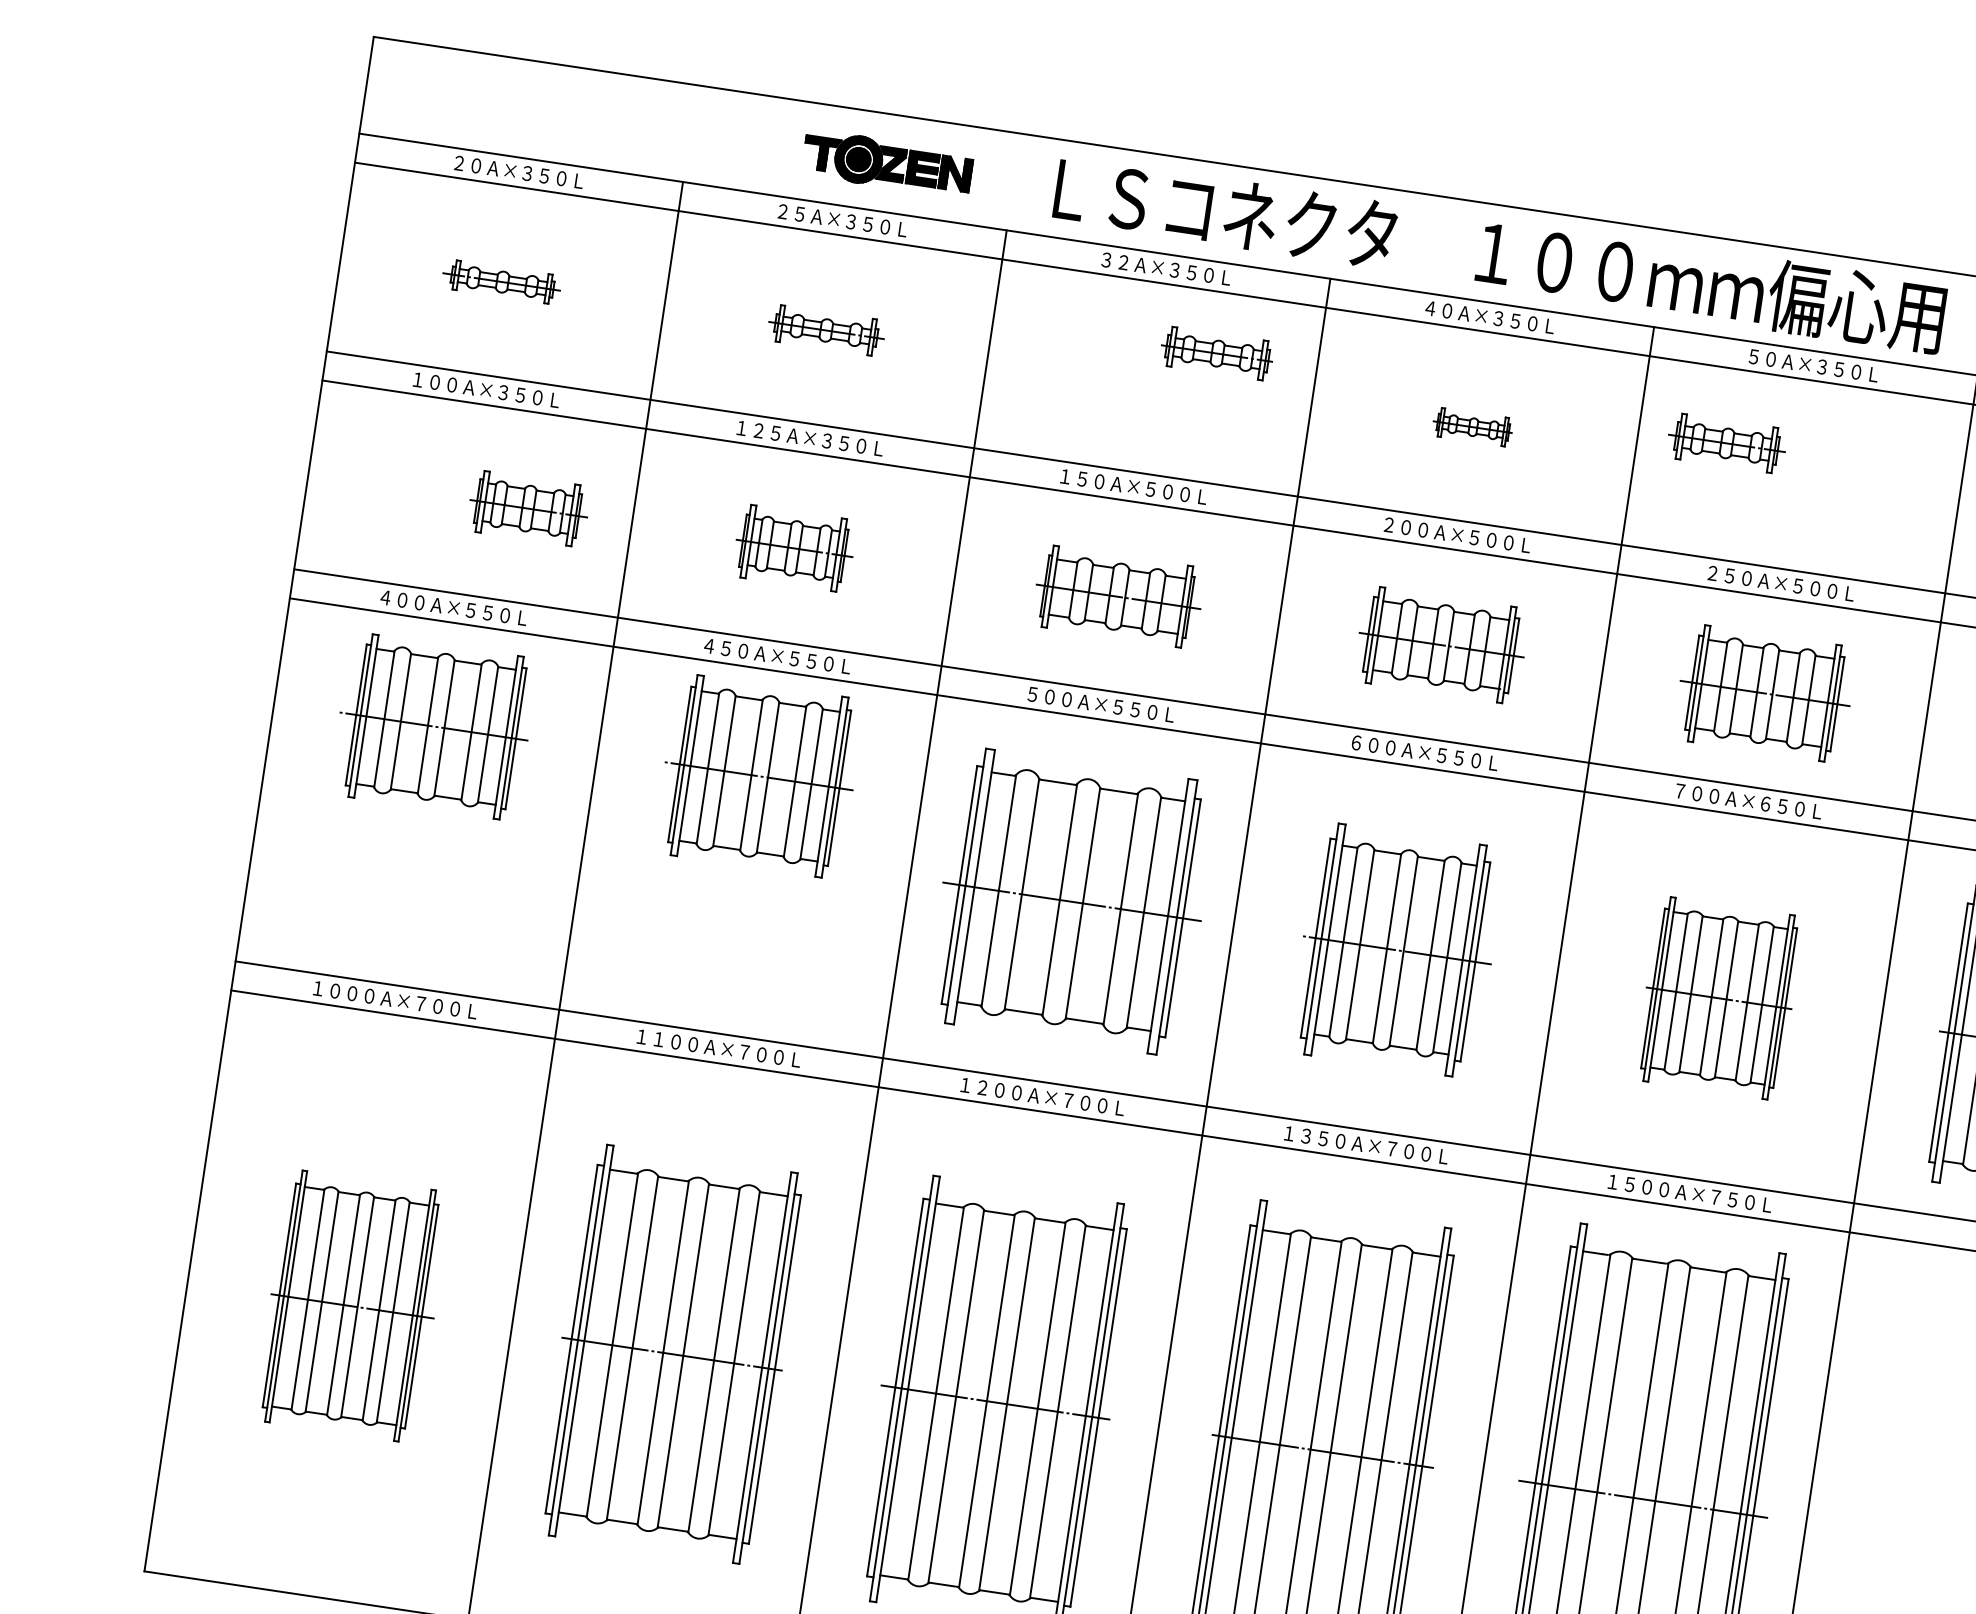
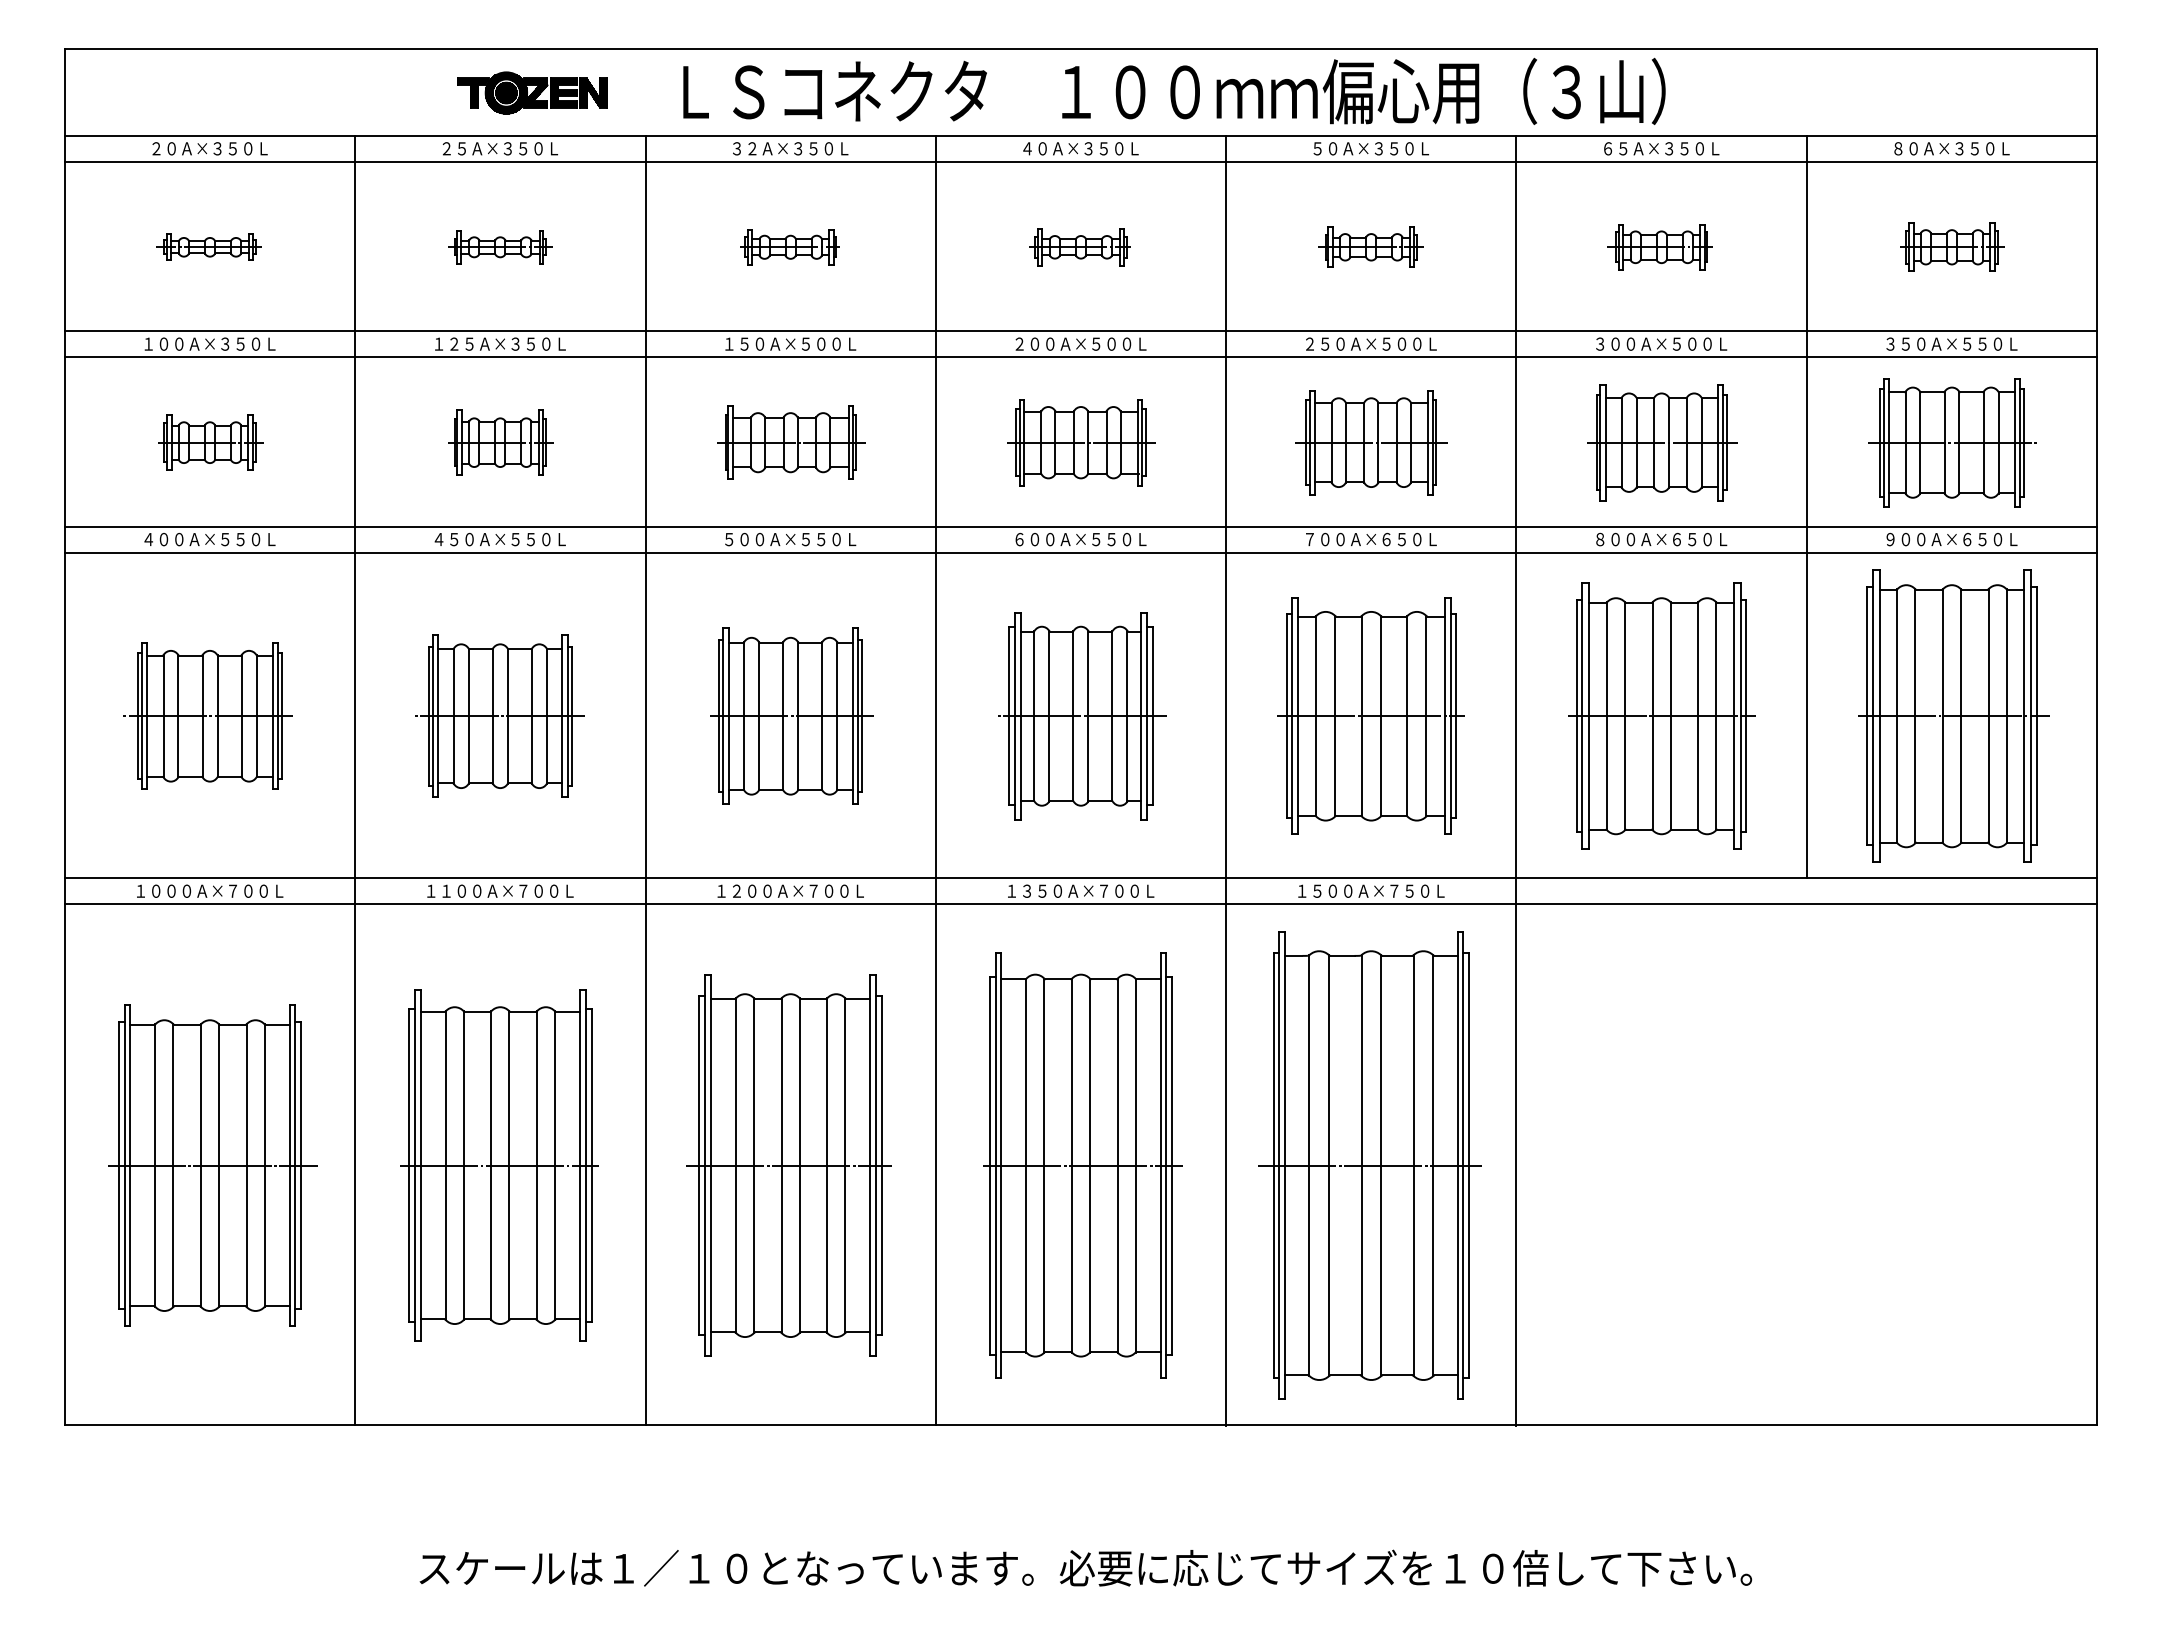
part: (1216, 353) -> (789, 247), moved
part: (1471, 427) -> (1079, 247), size x1.43
part: (1726, 442) -> (1370, 246), moved
part: (528, 508) -> (210, 442), moved
part: (433, 725) -> (207, 715), moved
part: (758, 775) -> (499, 715), moved
part: (1072, 901) -> (791, 715), size x0.71
part: (1718, 997) -> (1370, 715), size x1.43
part: (352, 1306) -> (212, 1165), size x1.43

